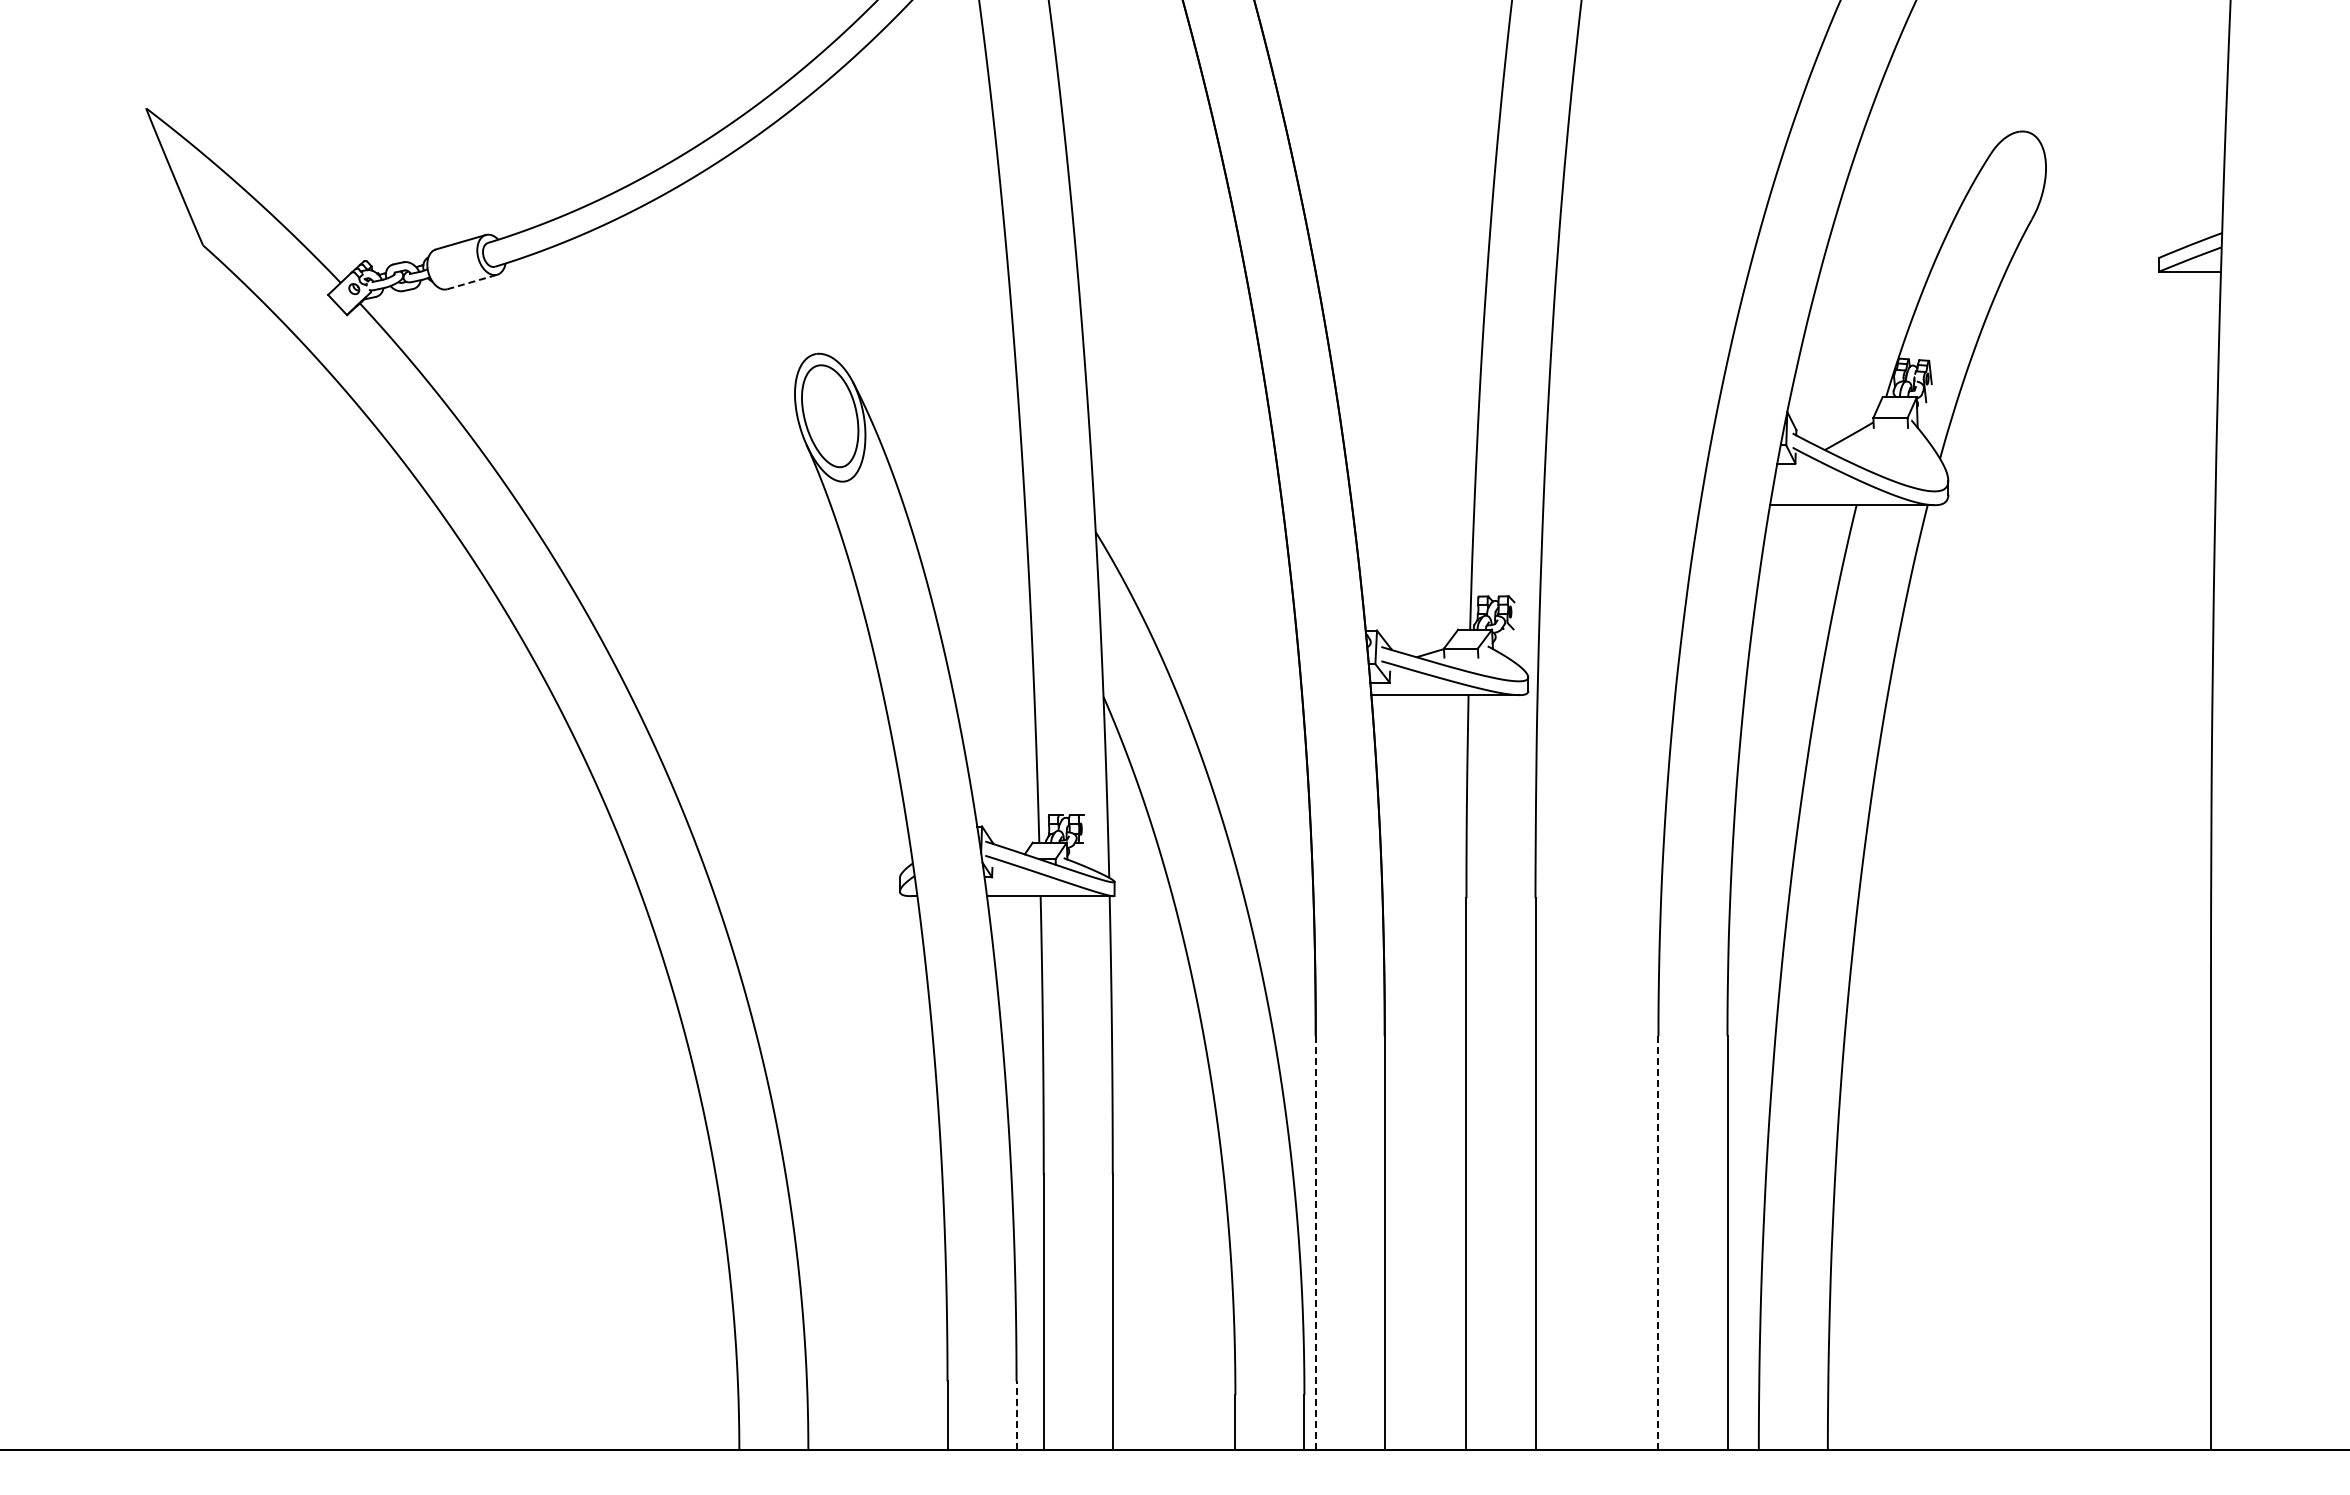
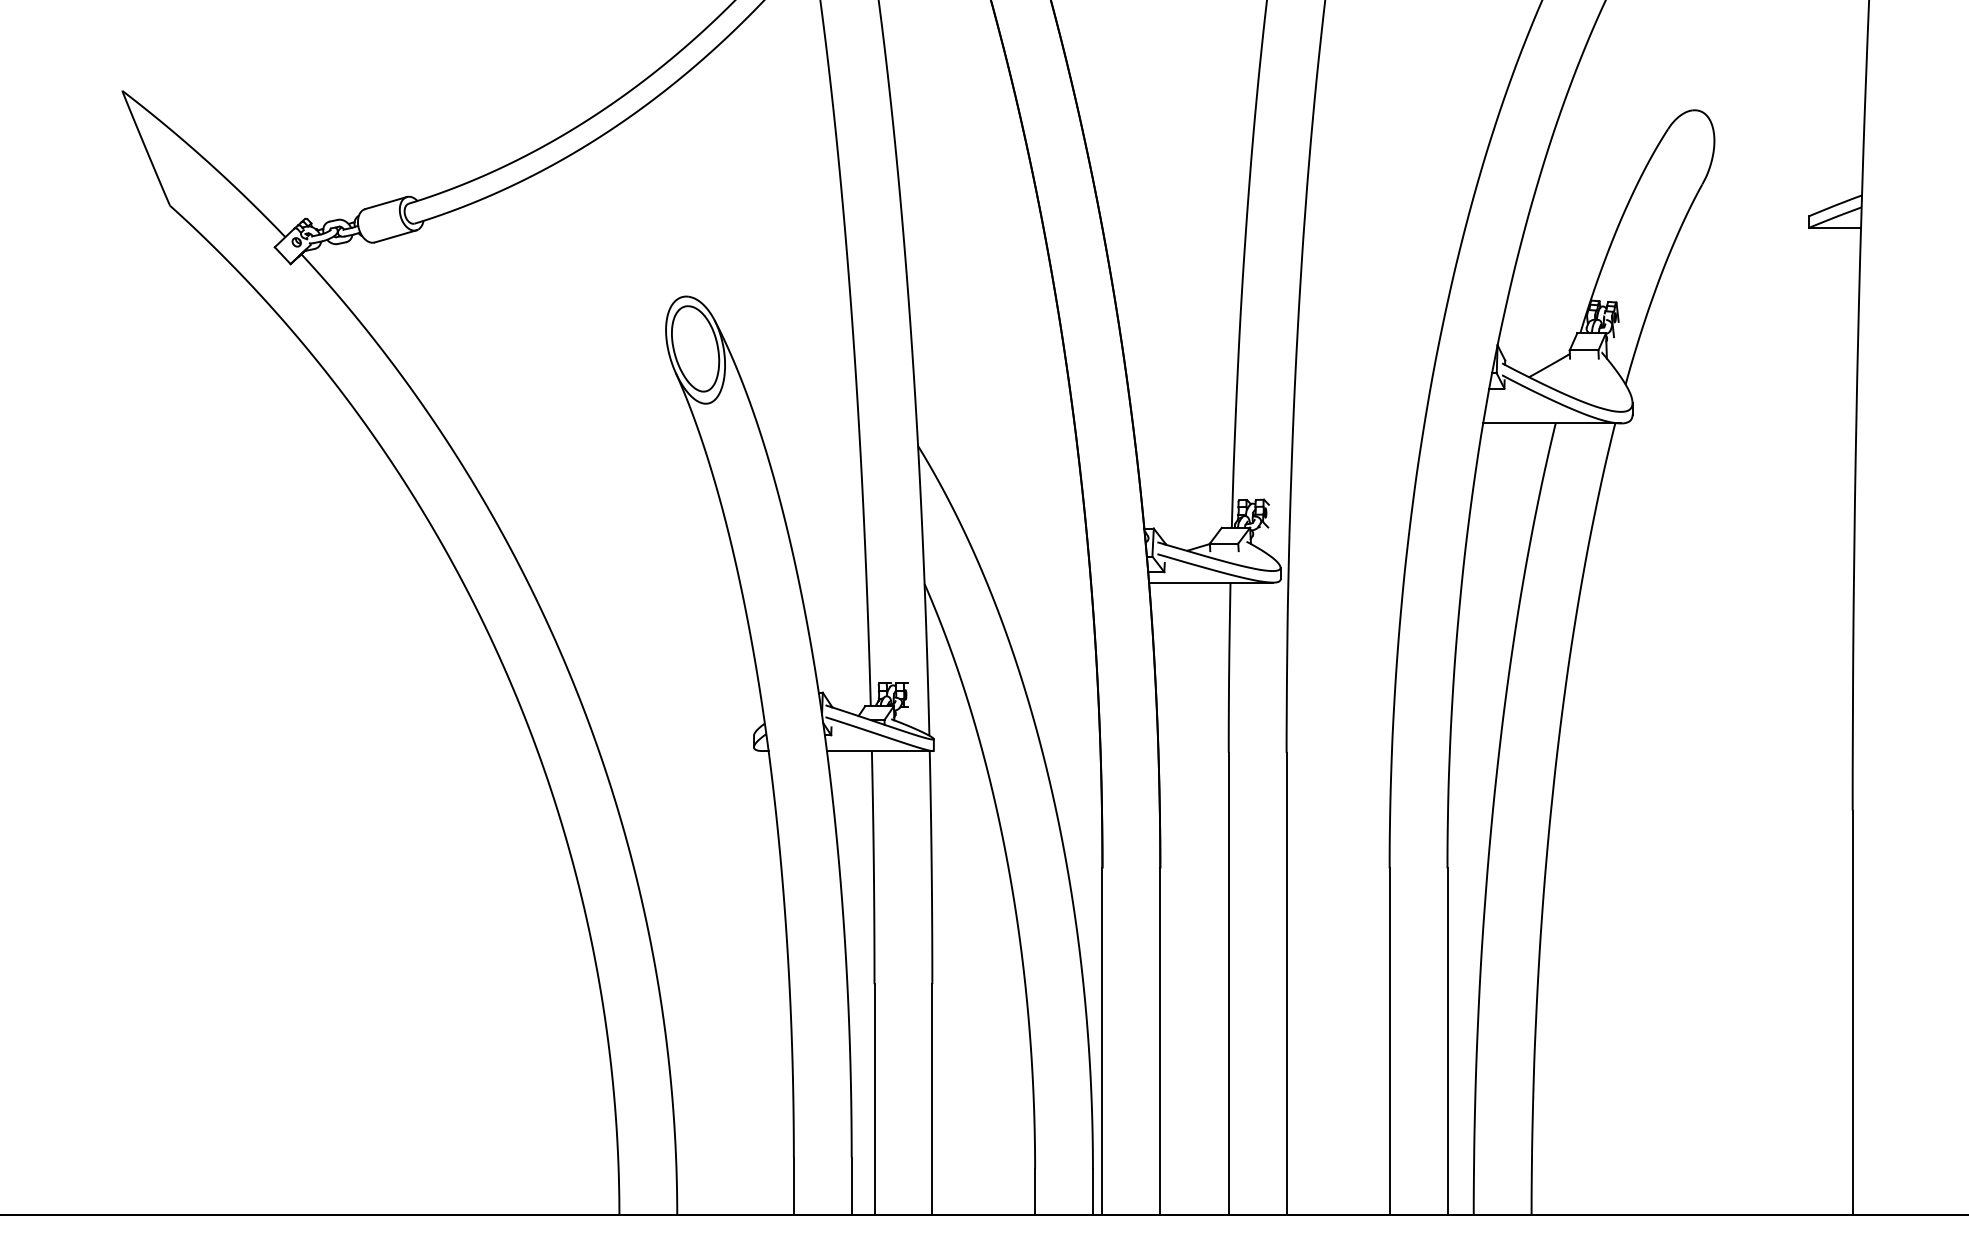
line: (472, 281) -> (395, 235), dashed -> solid
line: (1315, 1243) -> (1102, 1042), dashed -> solid
line: (1658, 1243) -> (1389, 1042), dashed -> solid
line: (1016, 1415) -> (851, 1186), dashed -> solid

